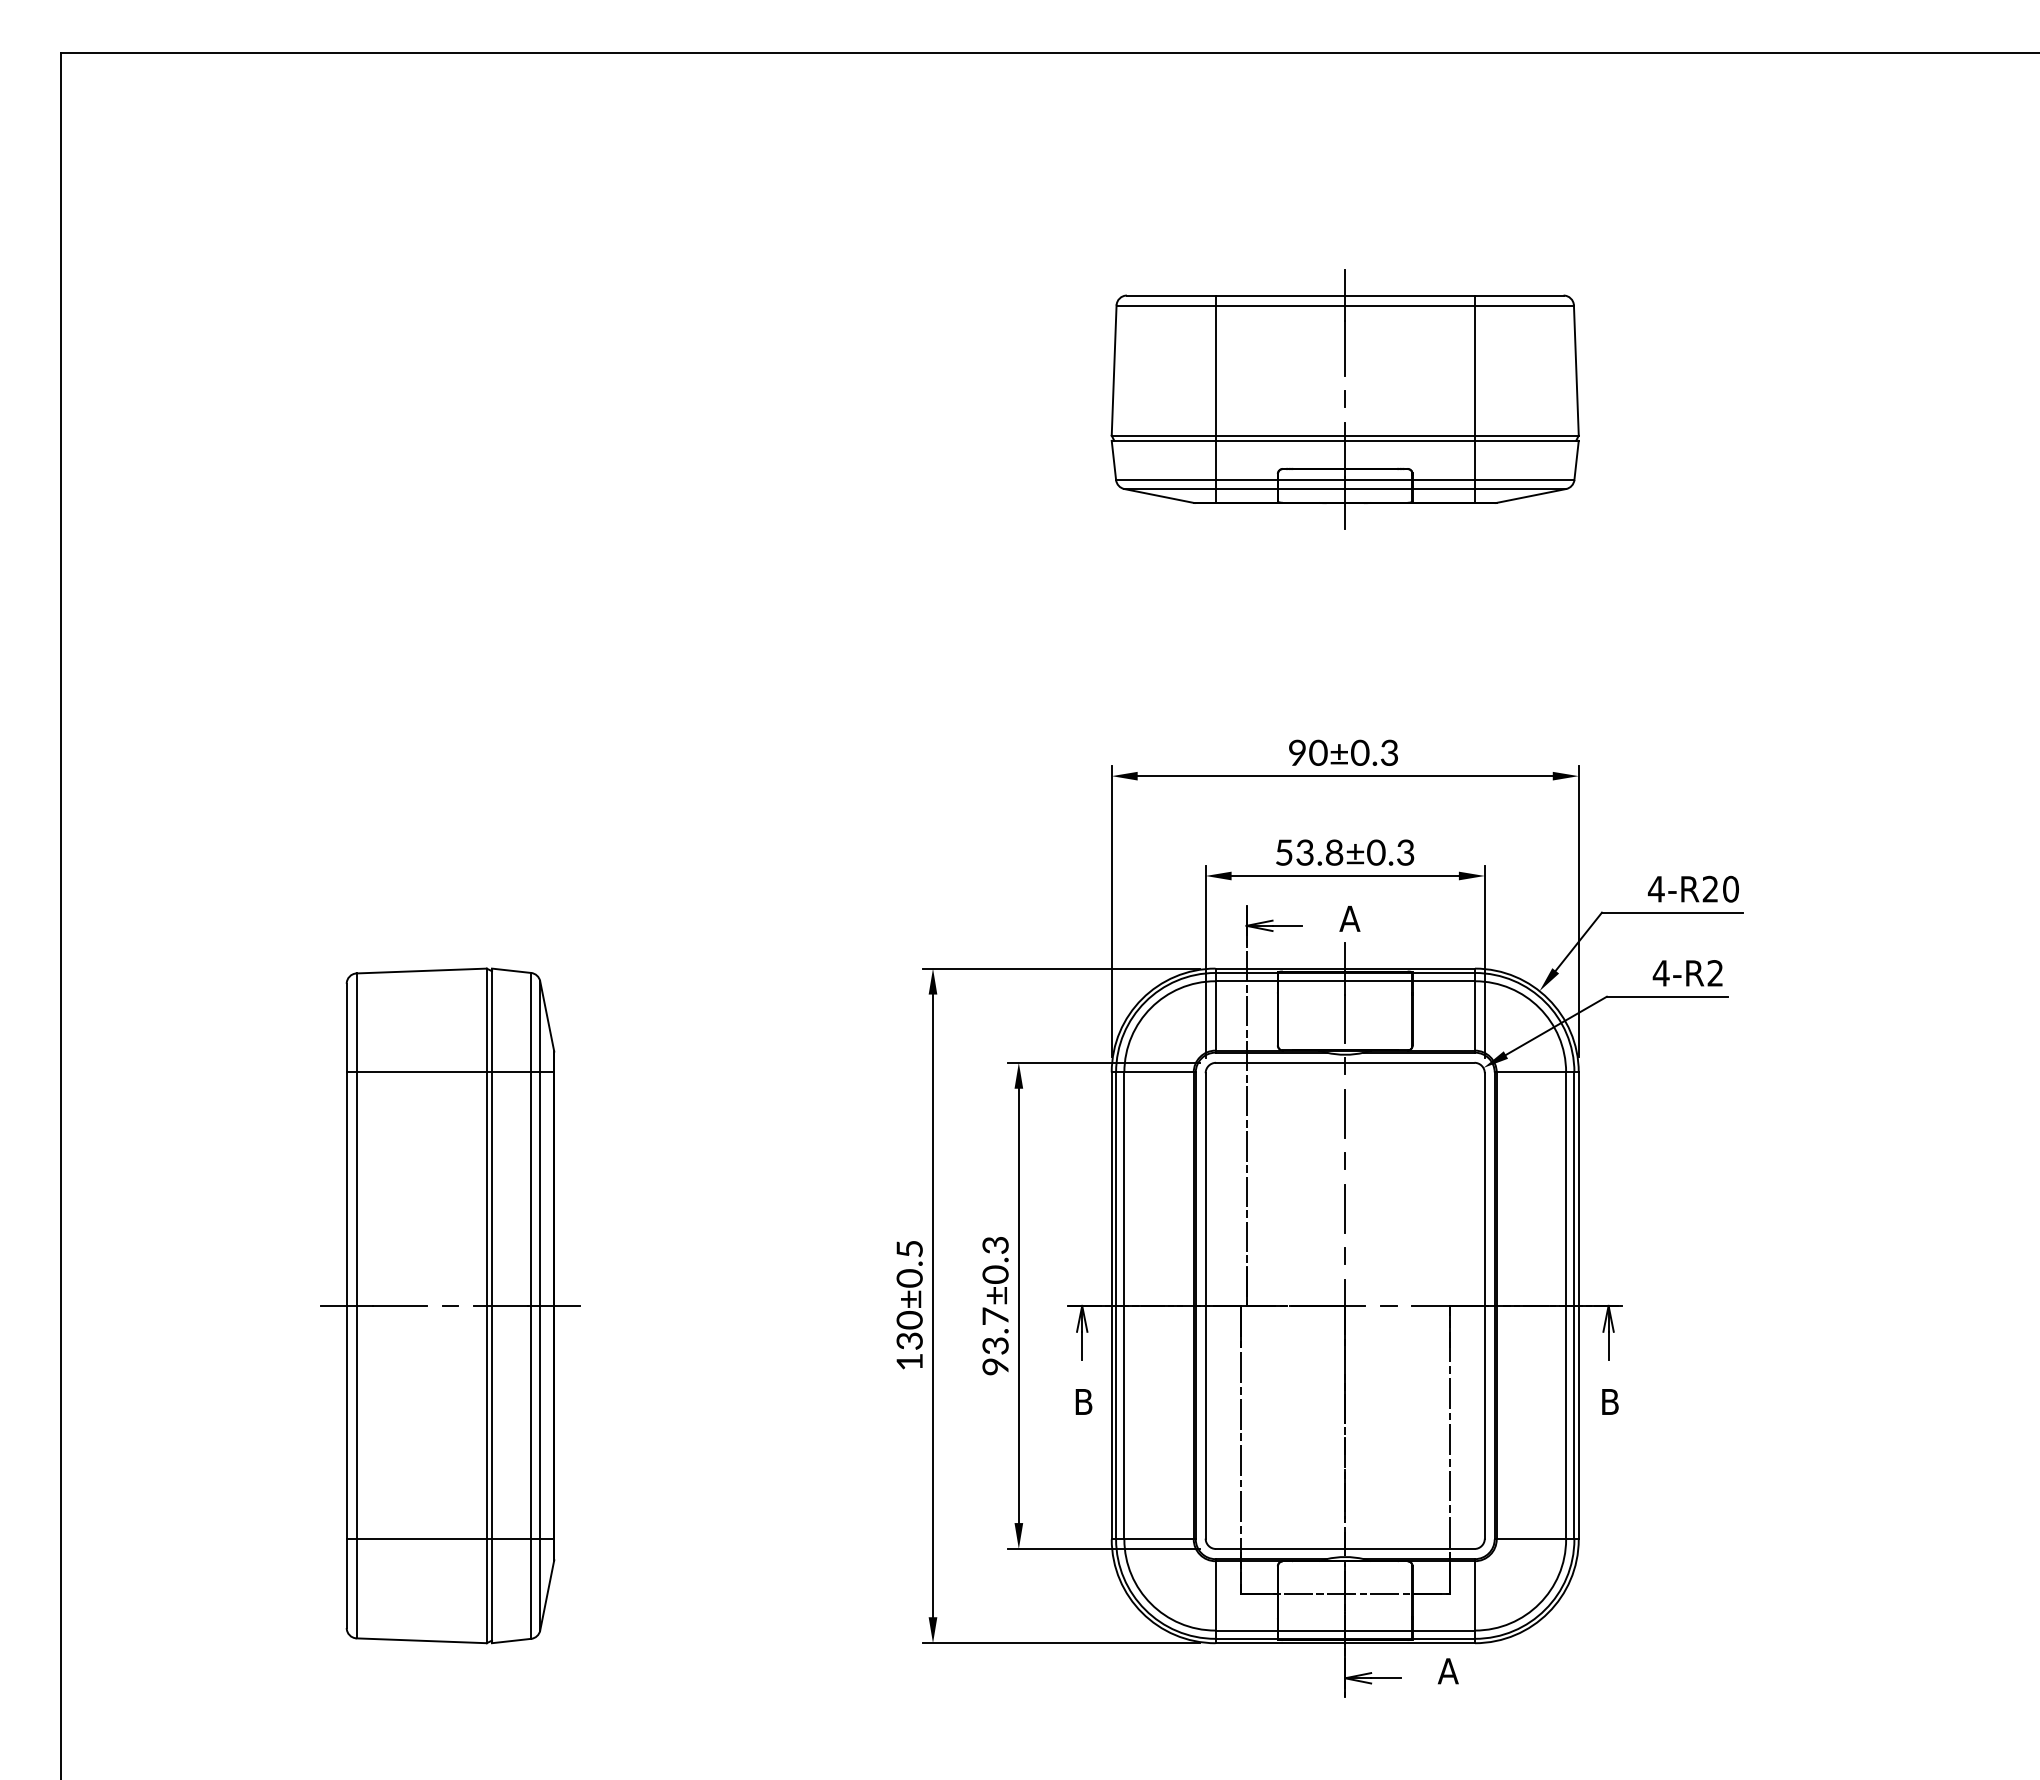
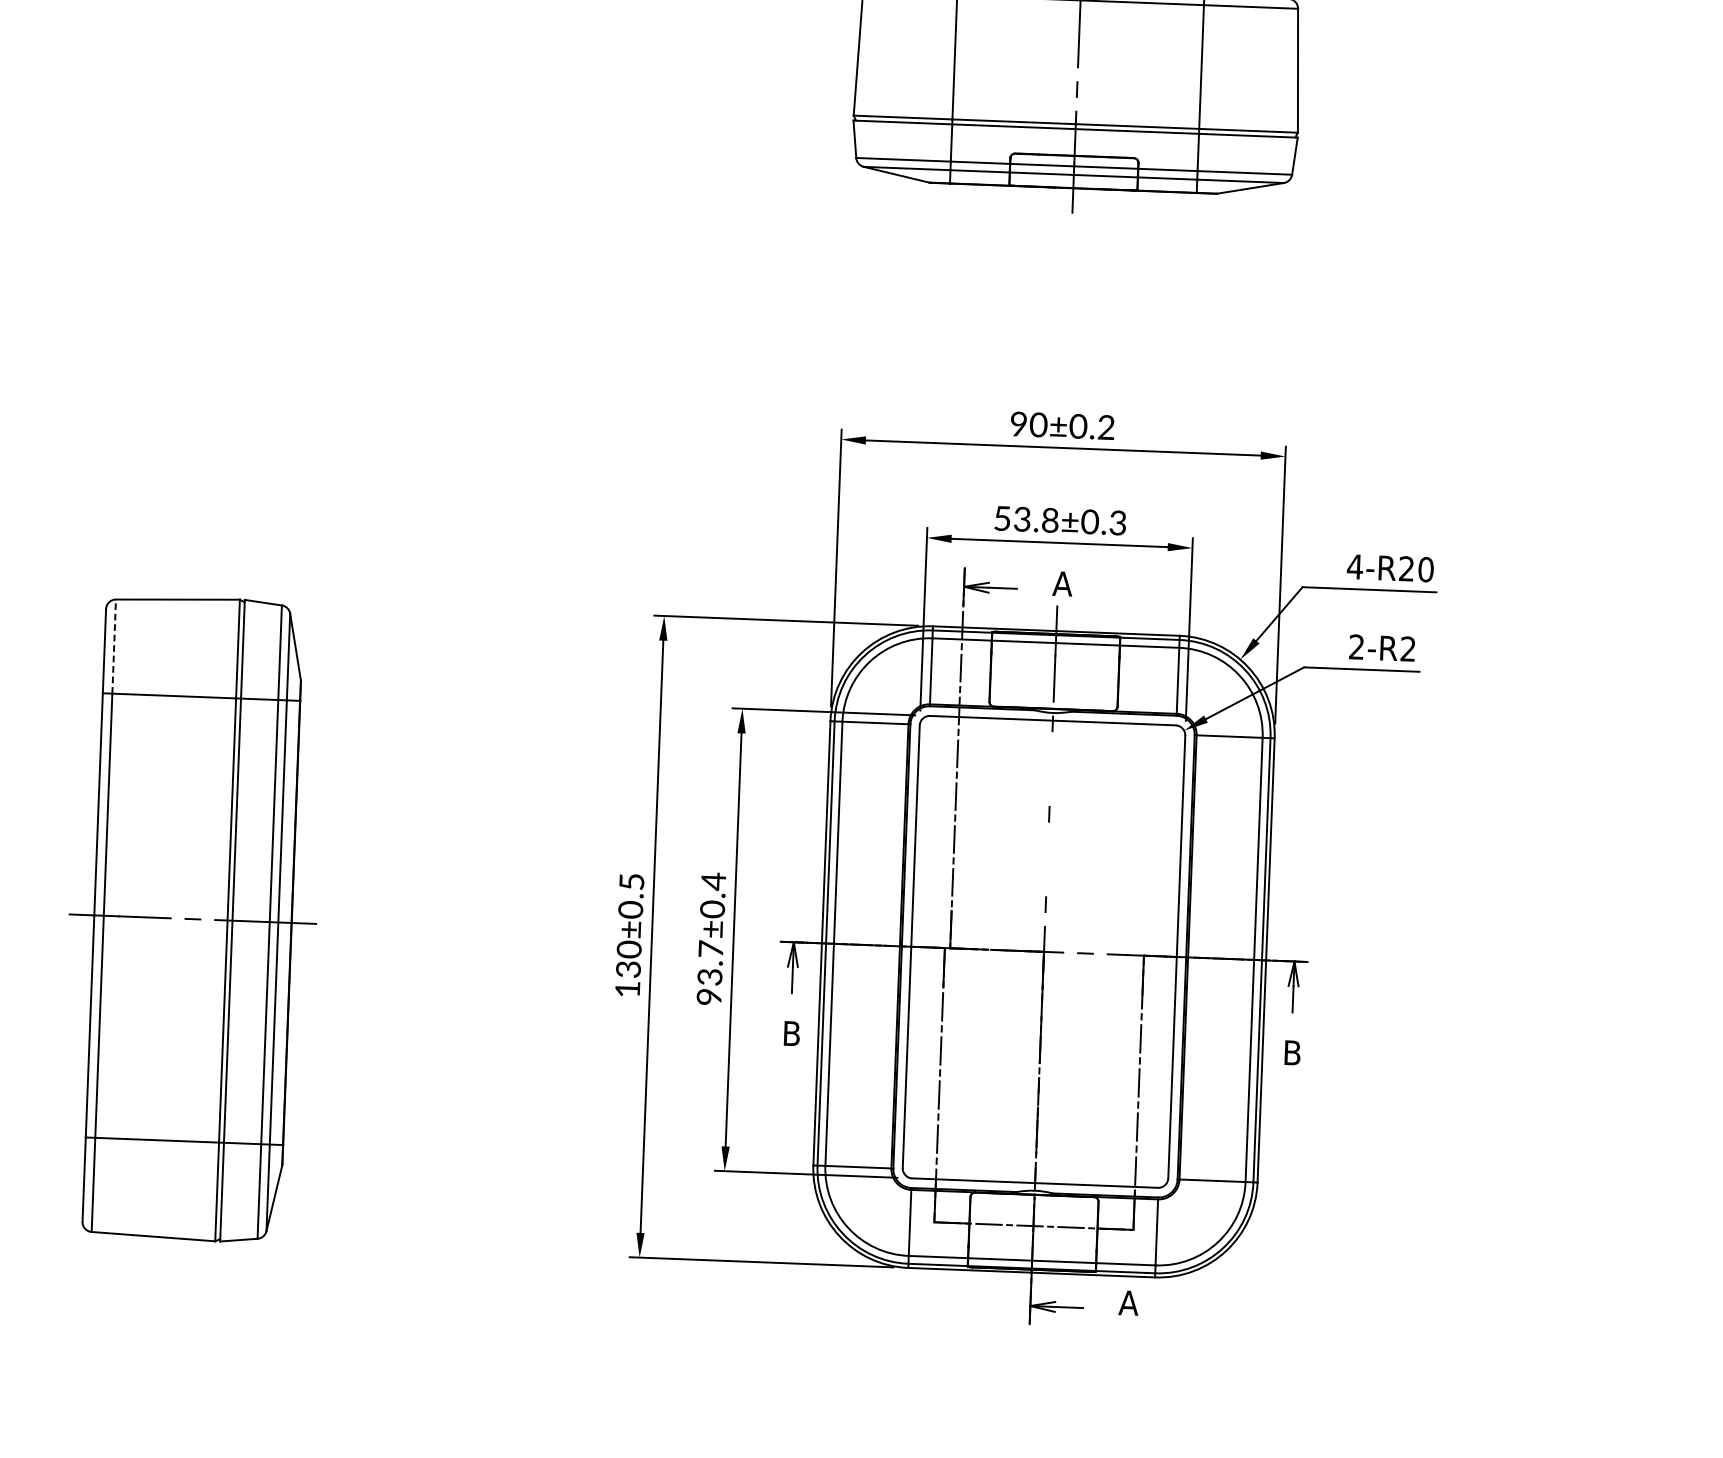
text: (1389, 753) -> (1106, 428), 90±0.3 -> 90±0.2
text: (1660, 973) -> (1356, 647), 4-R2 -> 2-R2
line: (356, 1022) -> (113, 646), solid -> dashed
line: (1345, 1113) -> (1051, 768), removed
line: (1345, 1208) -> (1047, 859), removed
text: (995, 1245) -> (713, 881), 93.7±0.3 -> 93.7±0.4

